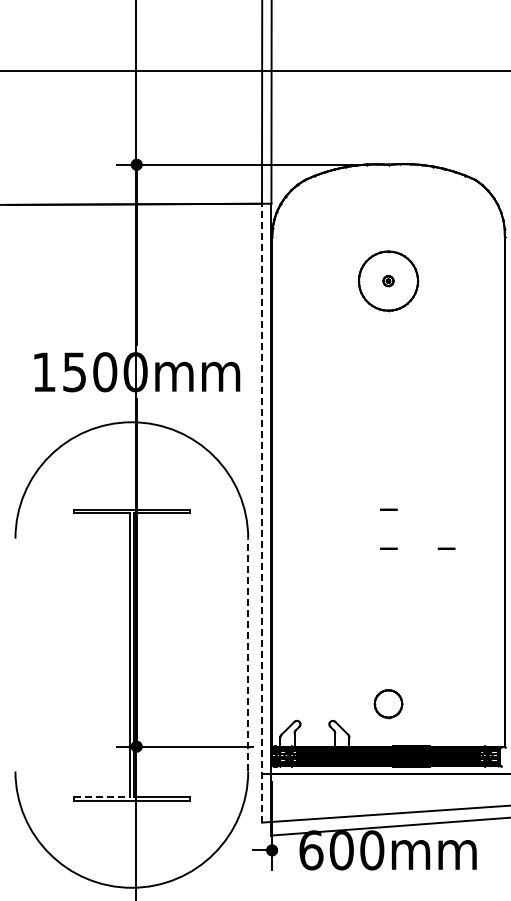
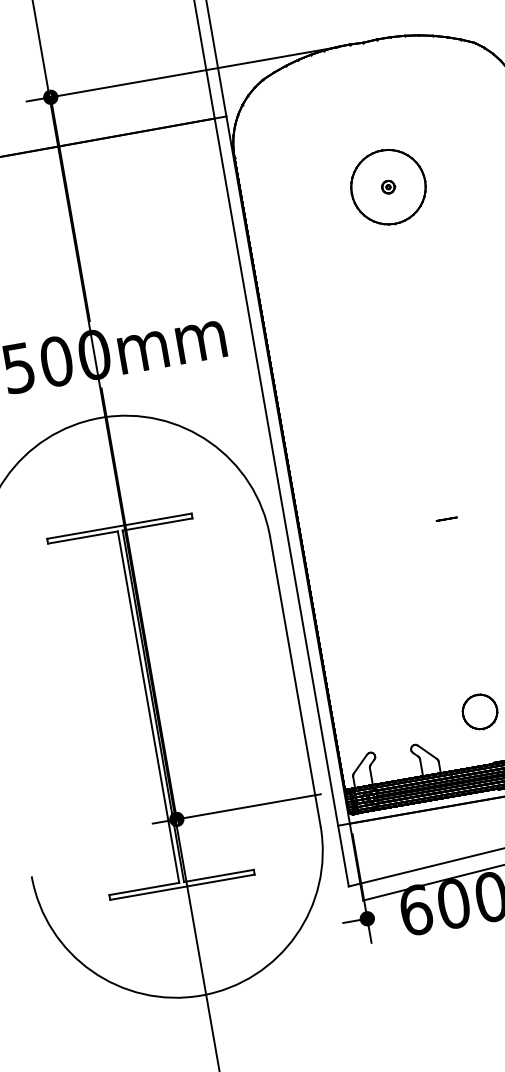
circle: (388, 509) -> (437, 470), removed
line: (261, 512) -> (280, 501), dashed -> solid
line: (248, 654) -> (295, 680), dashed -> solid
line: (102, 796) -> (145, 888), dashed -> solid

